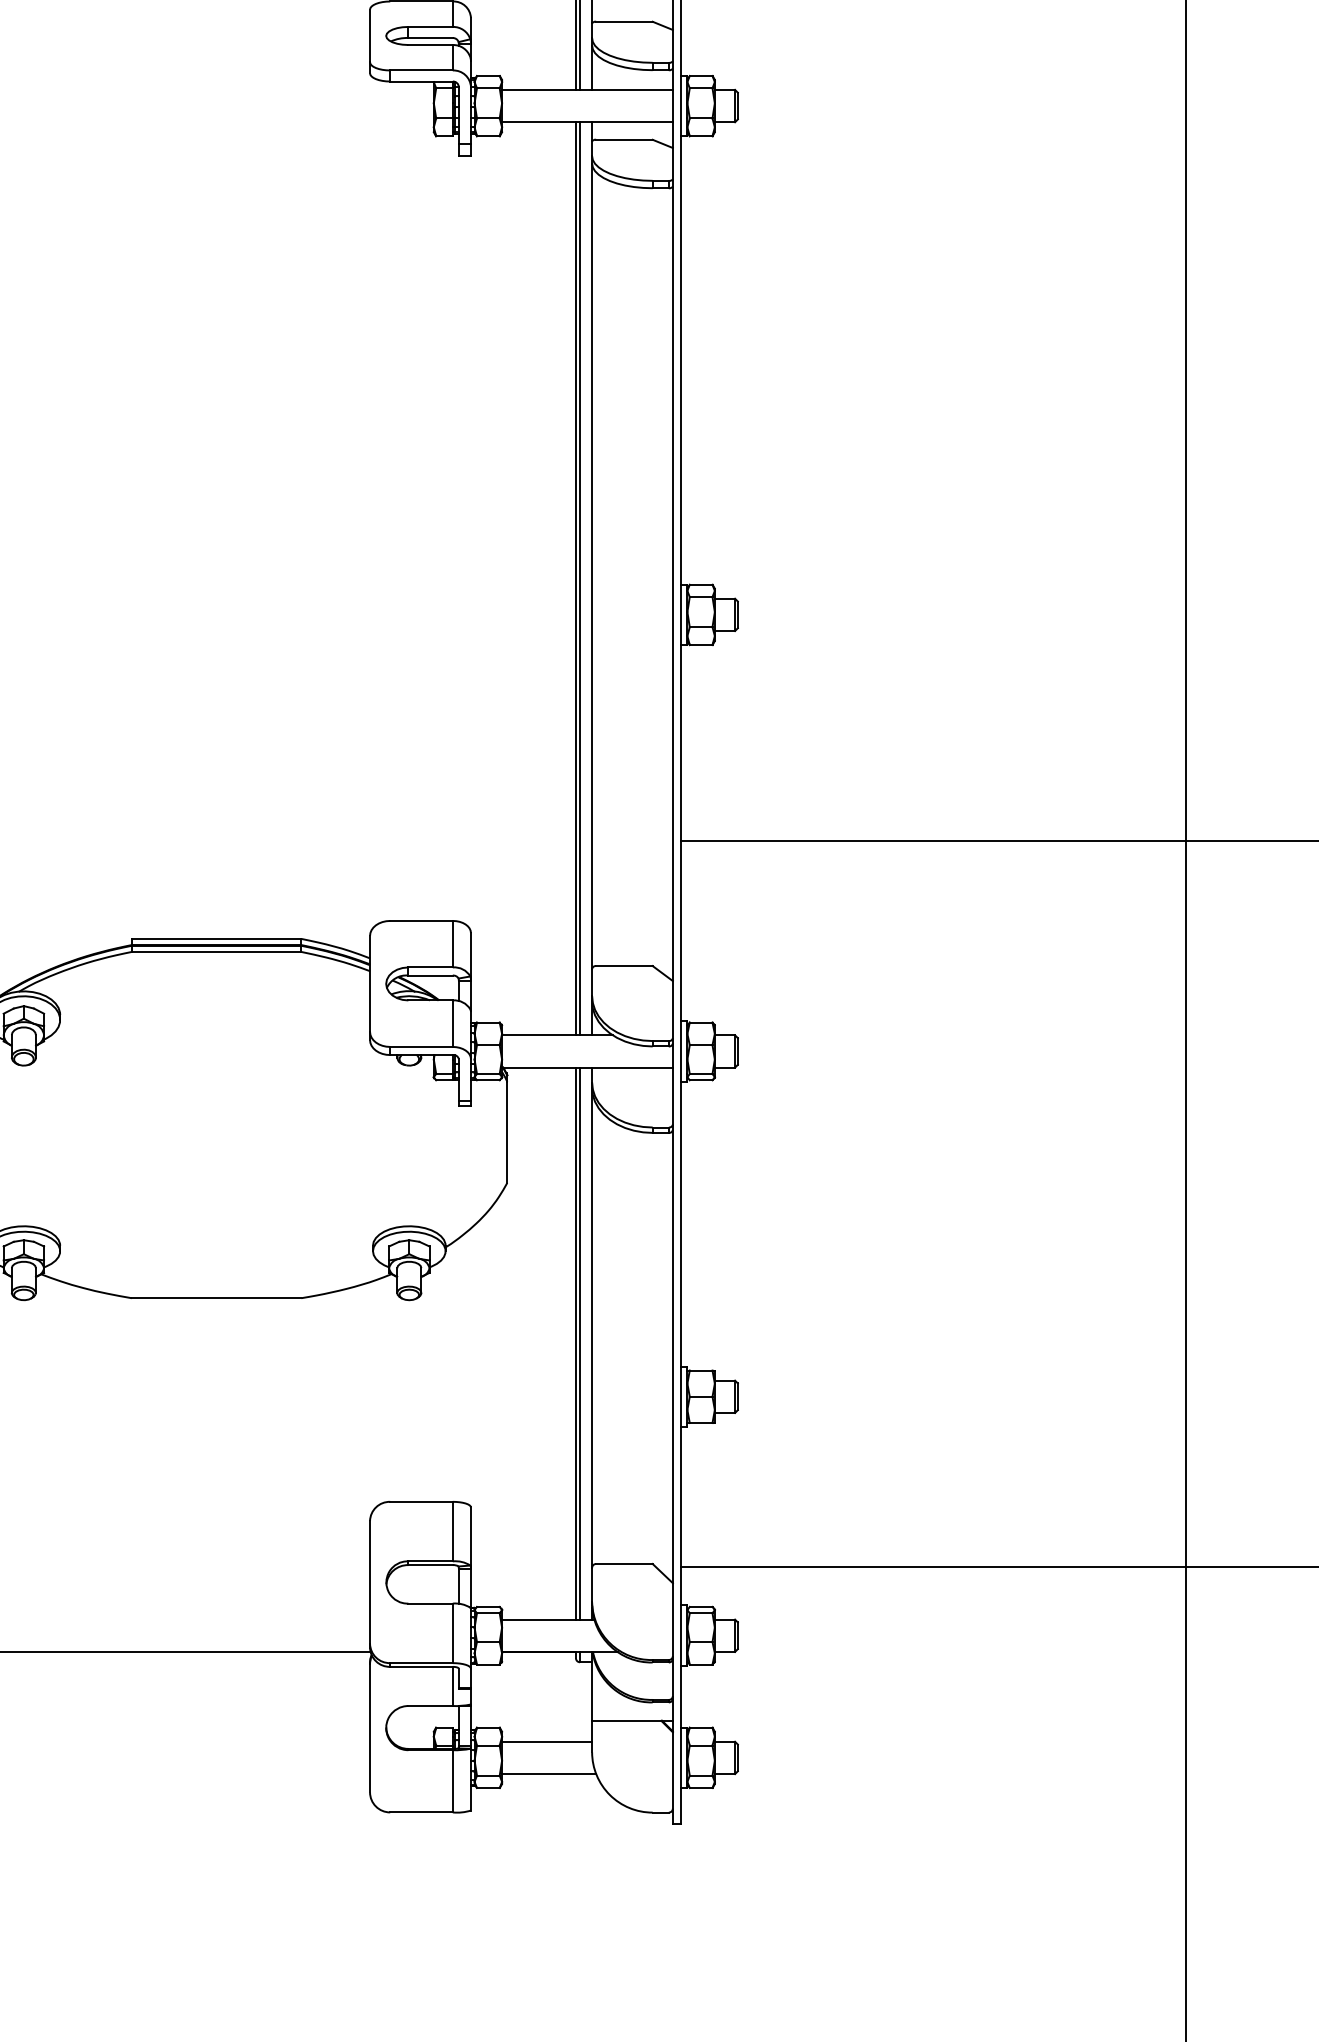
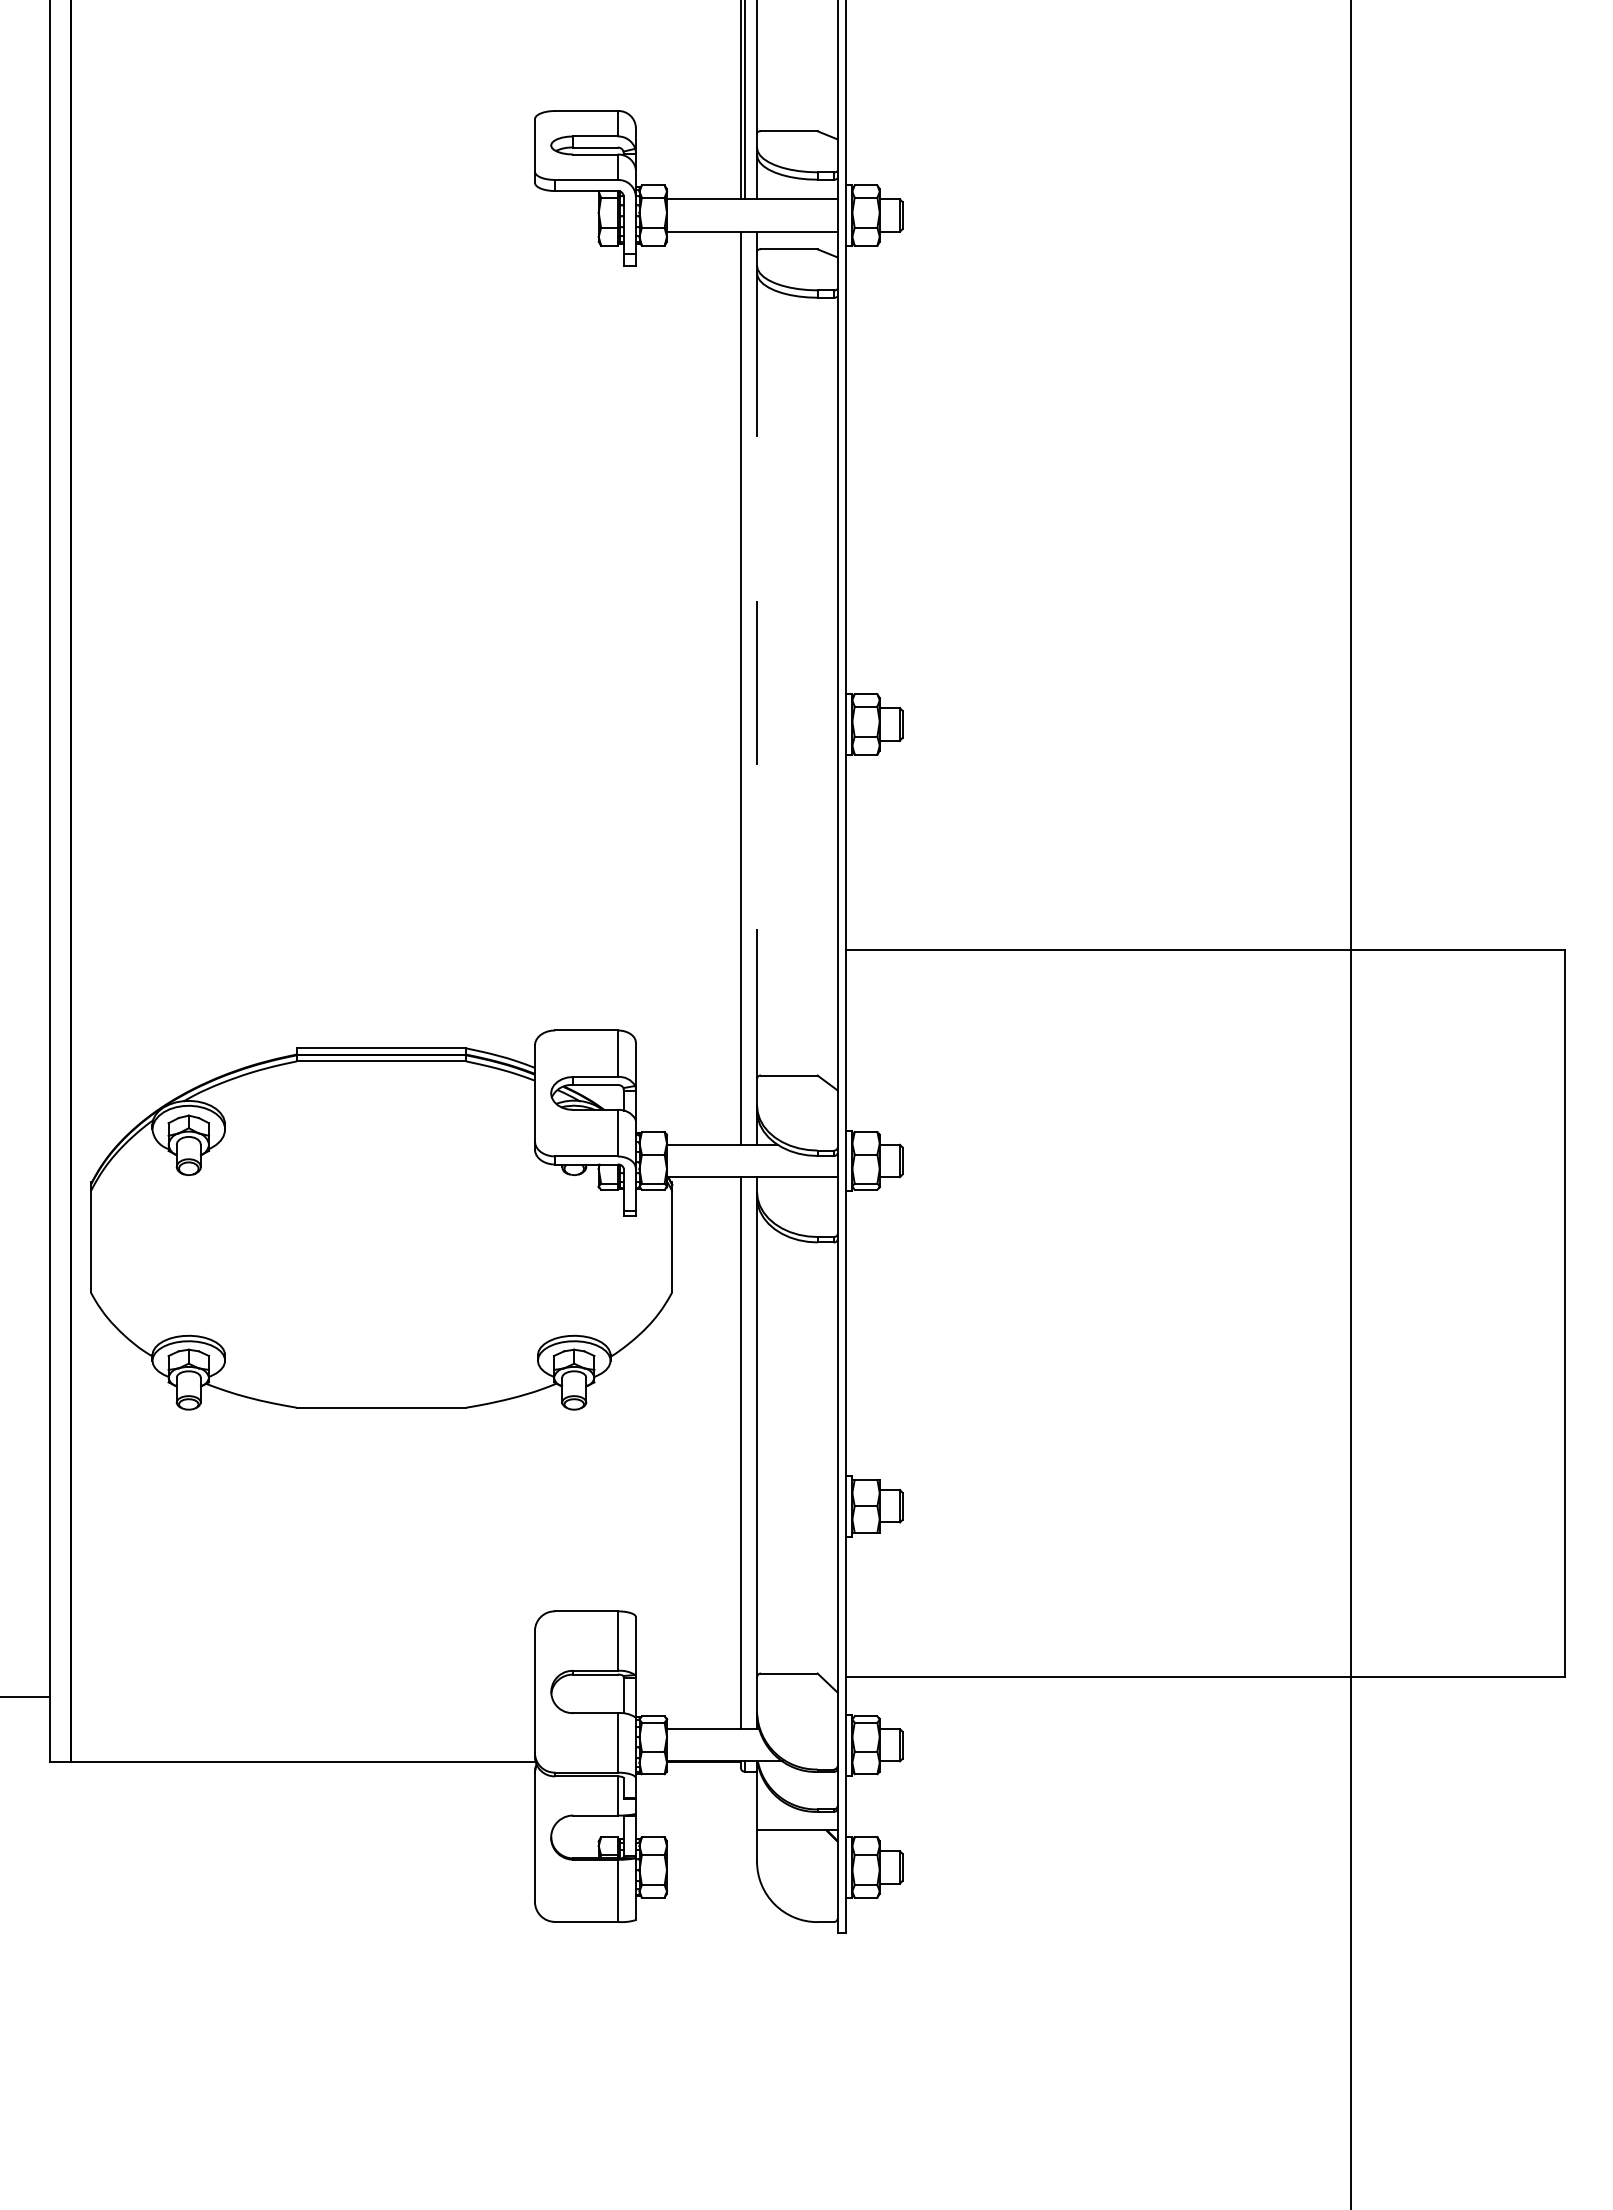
line: (592, 565) -> (757, 675), solid -> dashed
line: (579, 577) -> (744, 687), removed
line: (579, 1343) -> (744, 1453), removed
line: (546, 1741) -> (711, 1851), removed
line: (548, 1773) -> (713, 1883), removed

